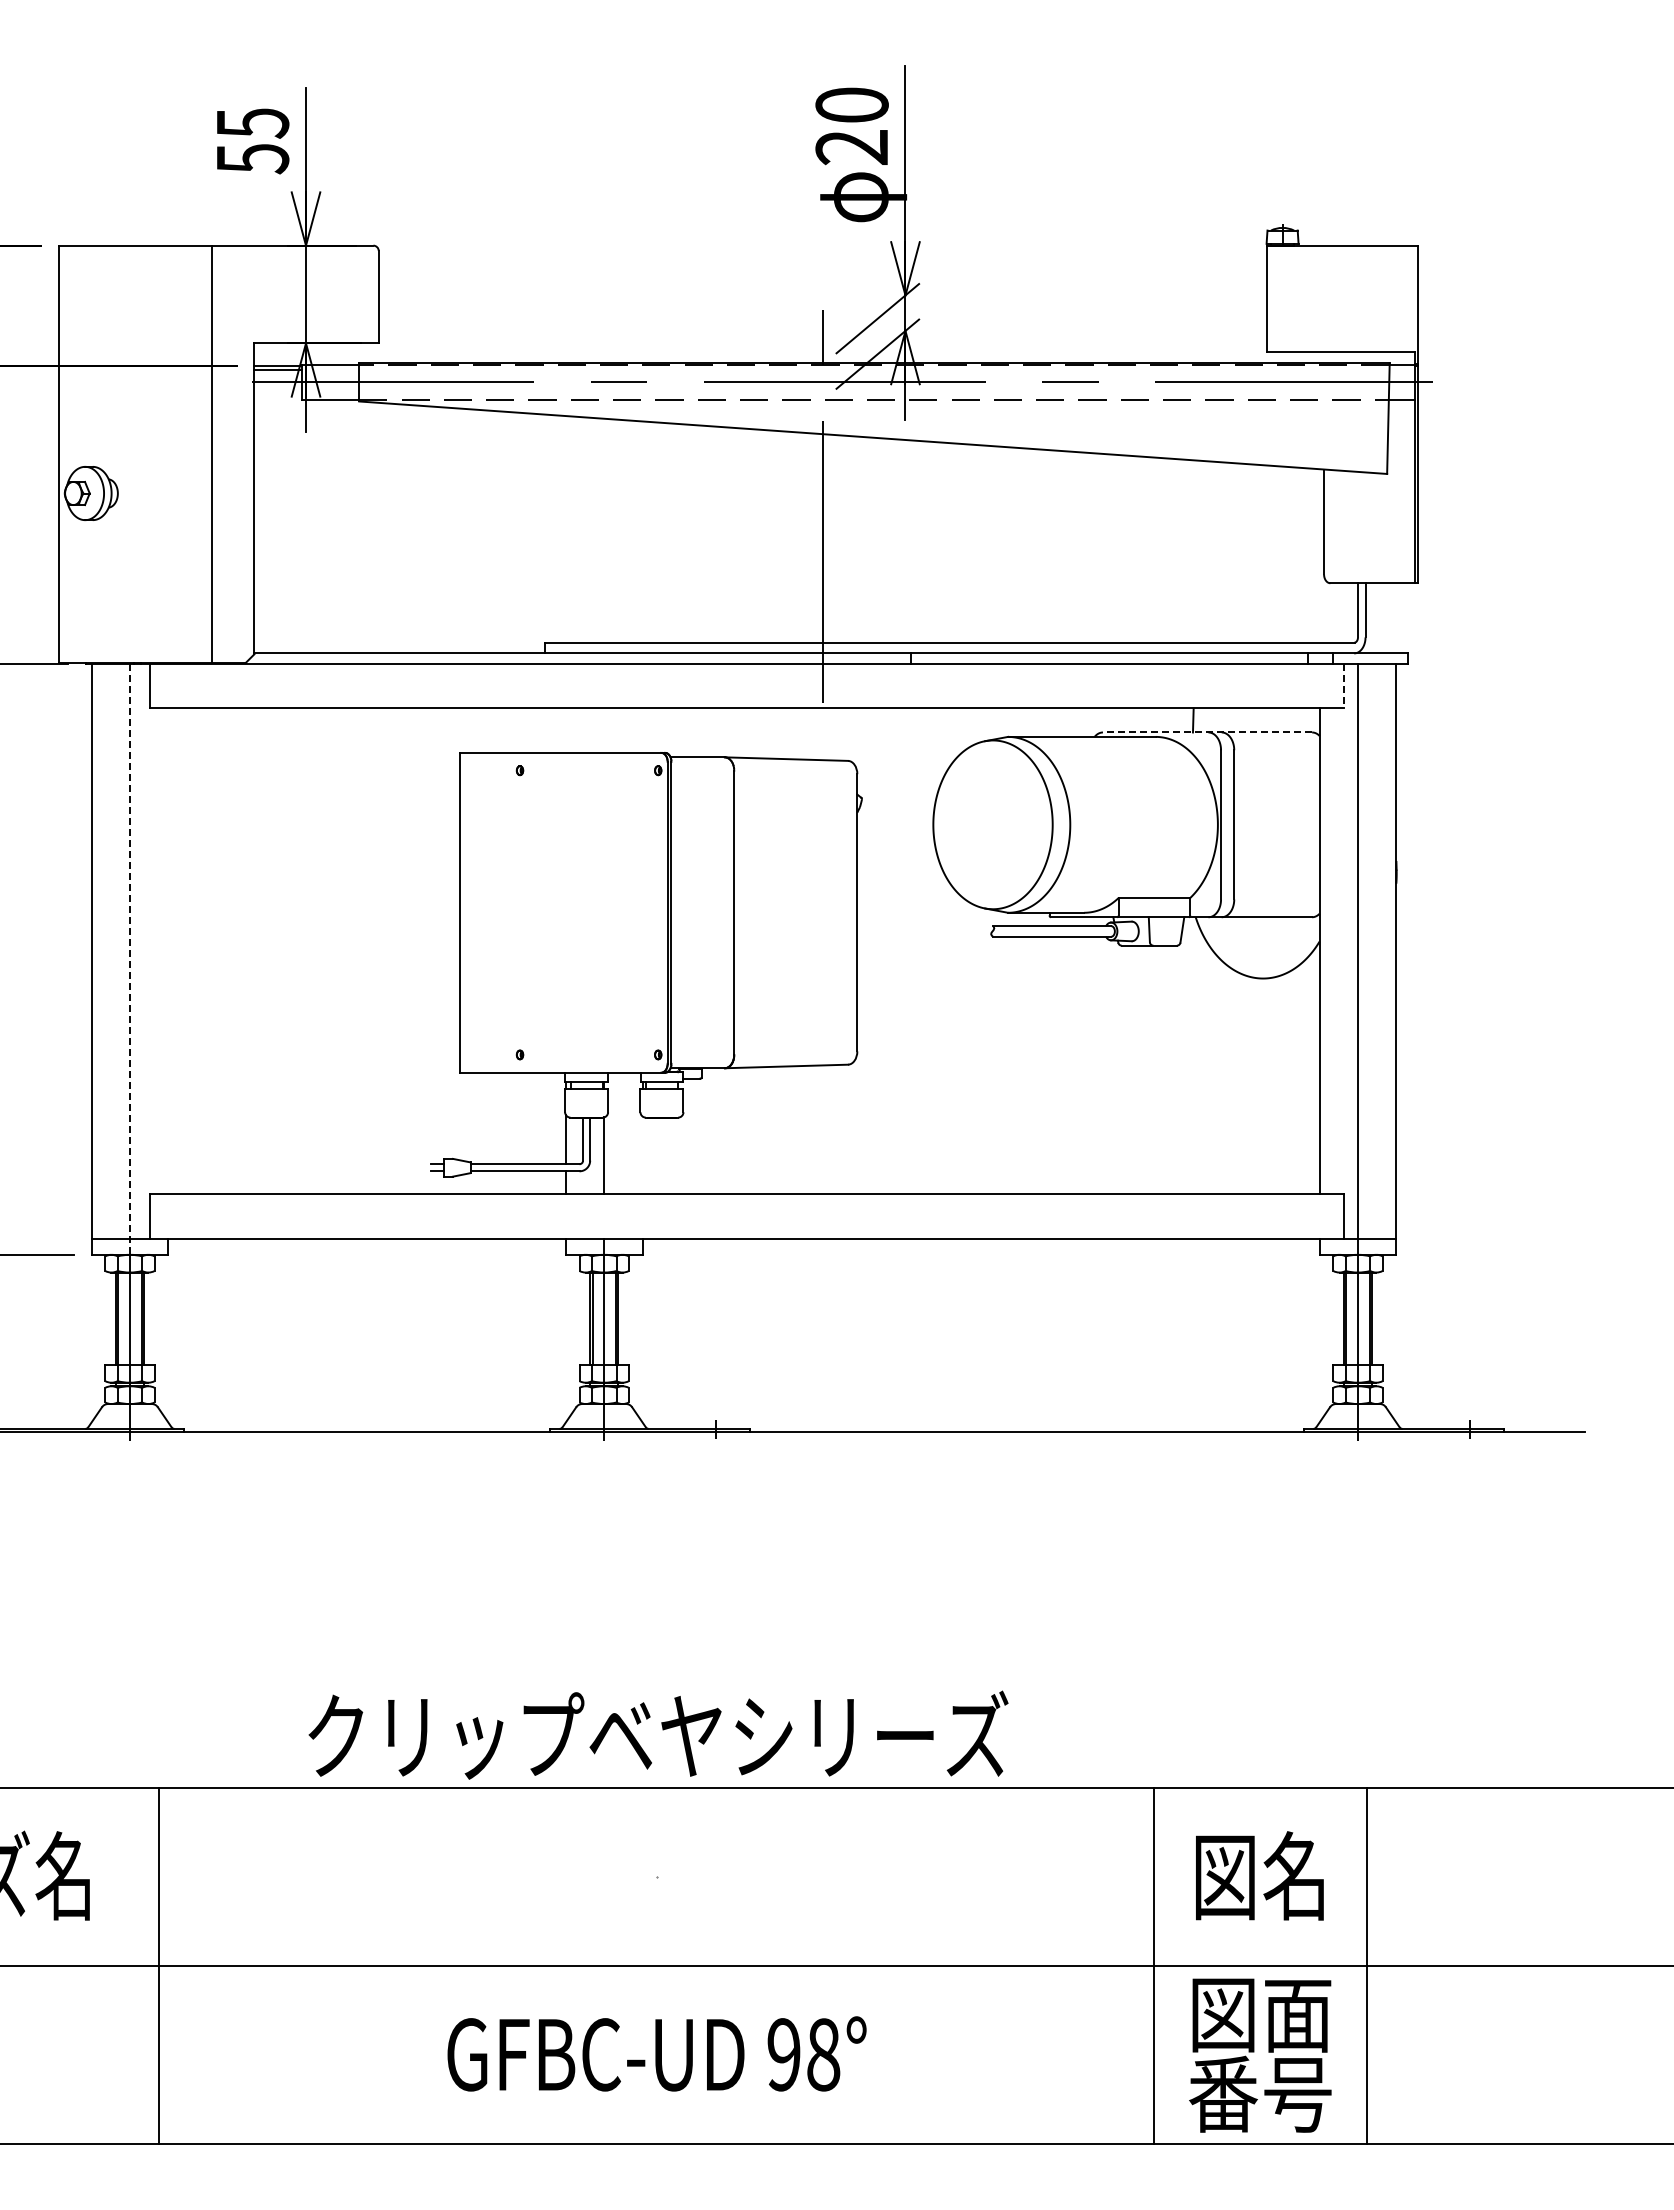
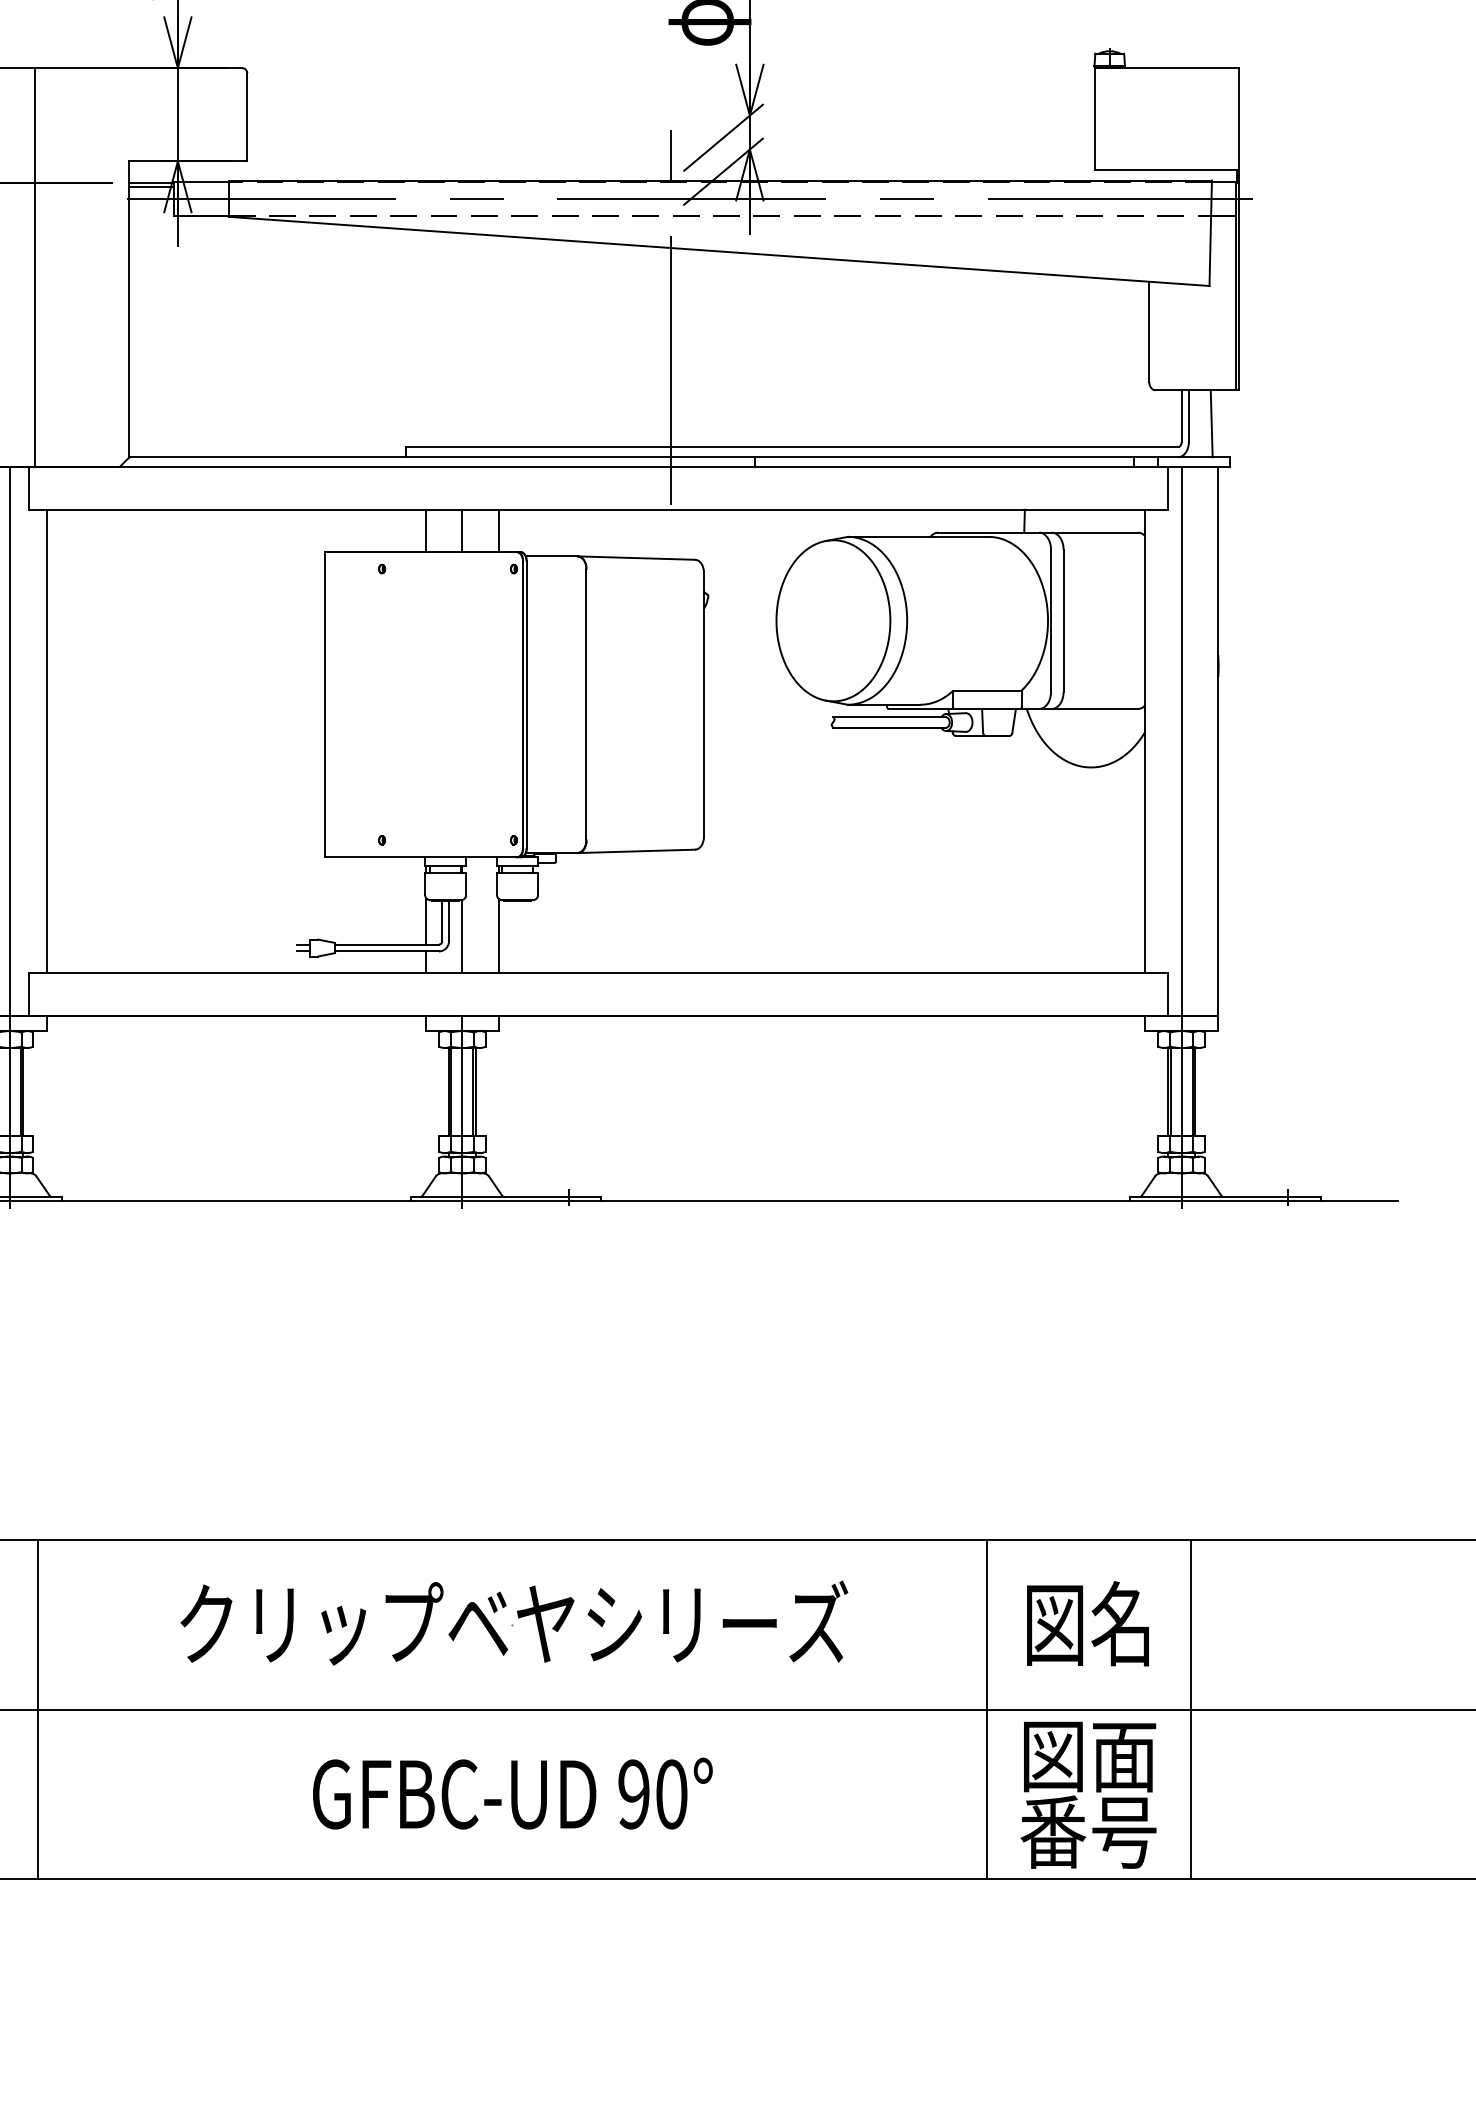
line: (211, 454) -> (35, 267), moved
line: (1389, 618) -> (1211, 423), added
line: (1343, 686) -> (1167, 488), dashed -> solid
line: (565, 730) -> (425, 530), added
line: (604, 730) -> (462, 530), added
line: (642, 730) -> (498, 530), added
line: (1207, 732) -> (1038, 532), dashed -> solid
line: (168, 951) -> (46, 741), added
line: (129, 959) -> (9, 749), dashed -> solid
line: (642, 1155) -> (498, 936), added
text: (658, 1734) -> (514, 1622), moved
text: (823, 2054) -> (671, 1794), 98° -> 90°

